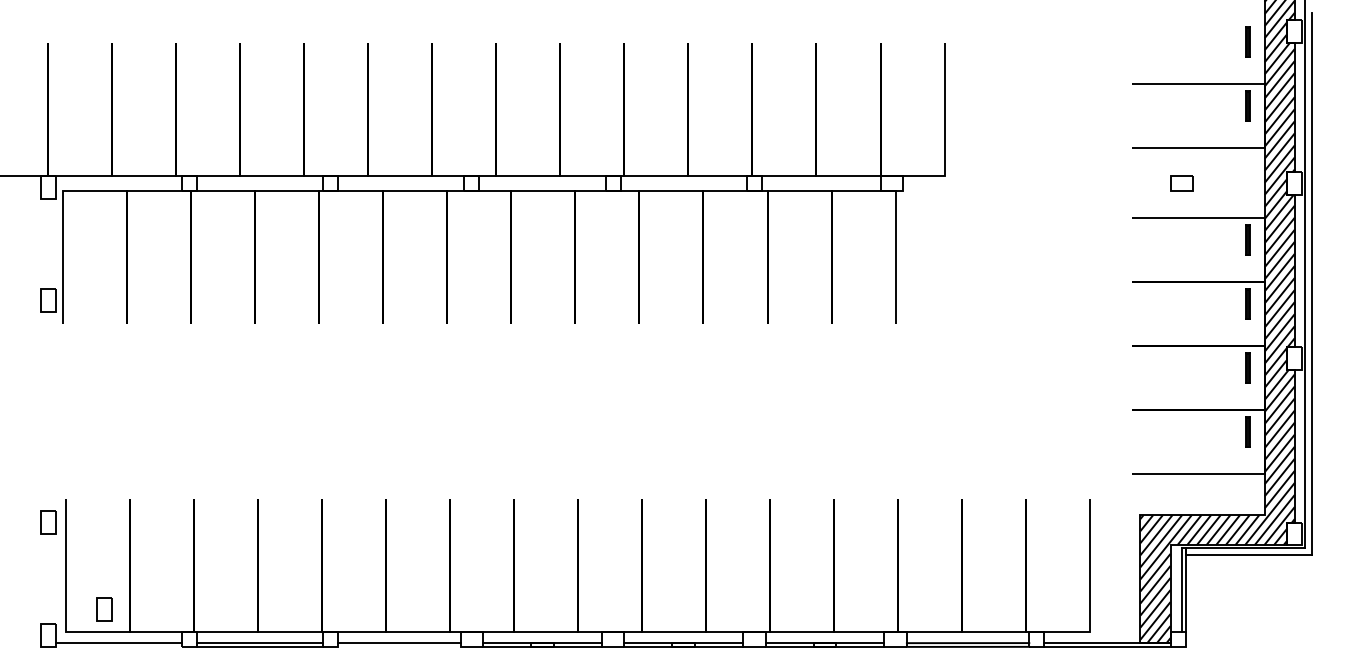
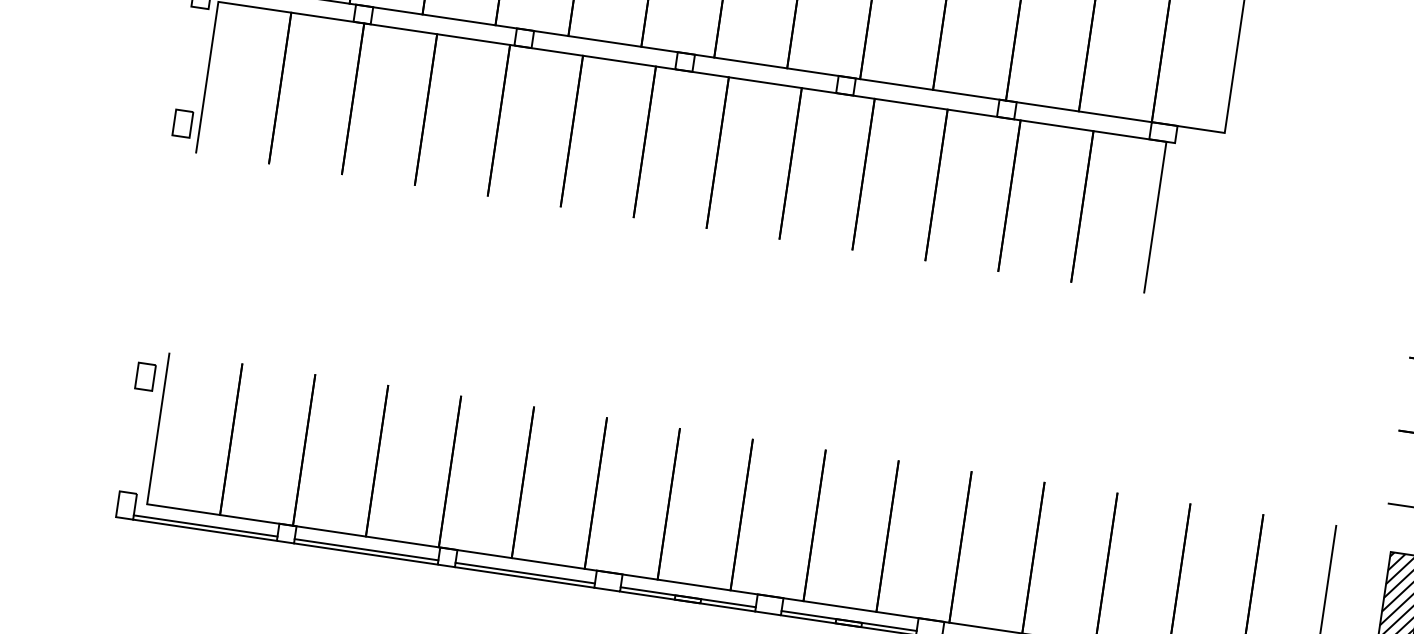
part: (104, 609) -> (195, 485), removed
line: (118, 646) -> (204, 529), added
line: (399, 646) -> (524, 577), added

